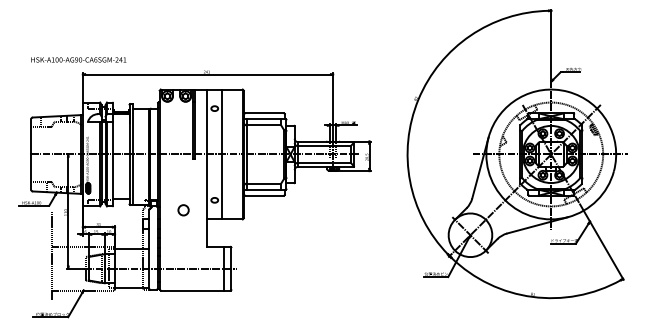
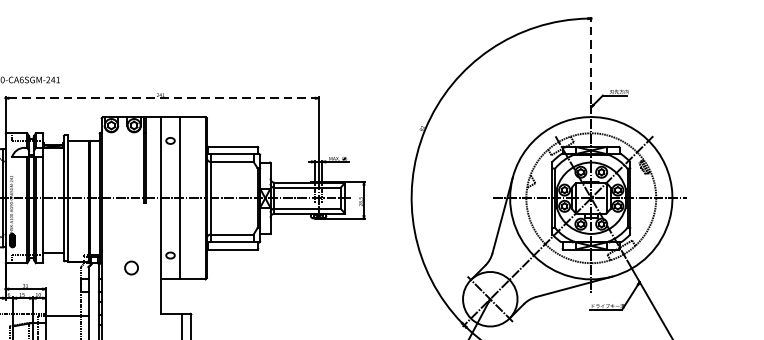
line: (551, 44) -> (591, 60), solid -> dashed
line: (208, 74) -> (162, 98), solid -> dashed

